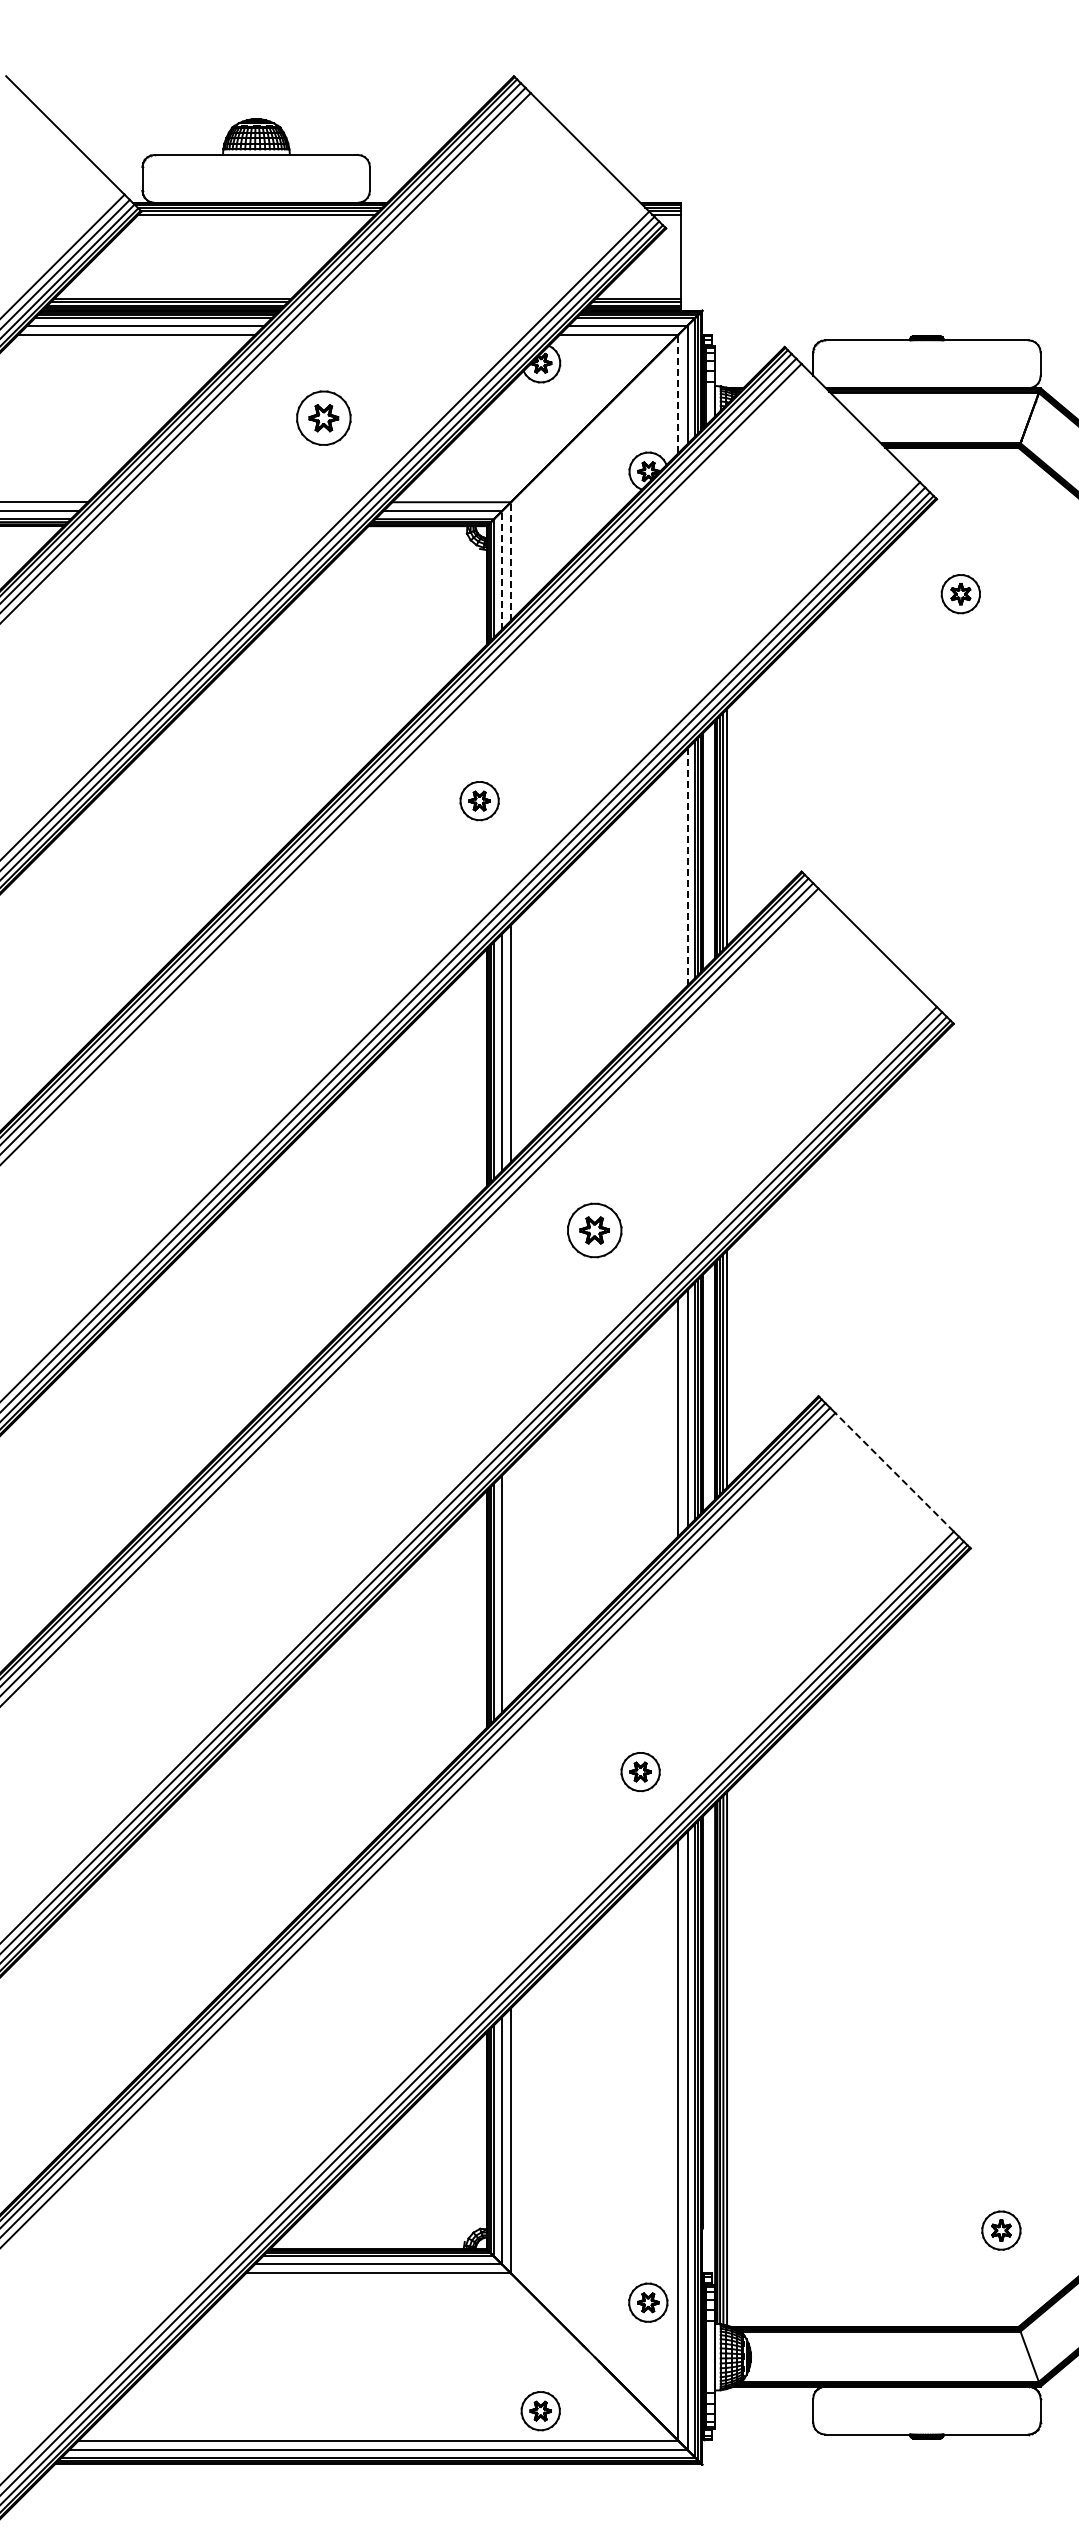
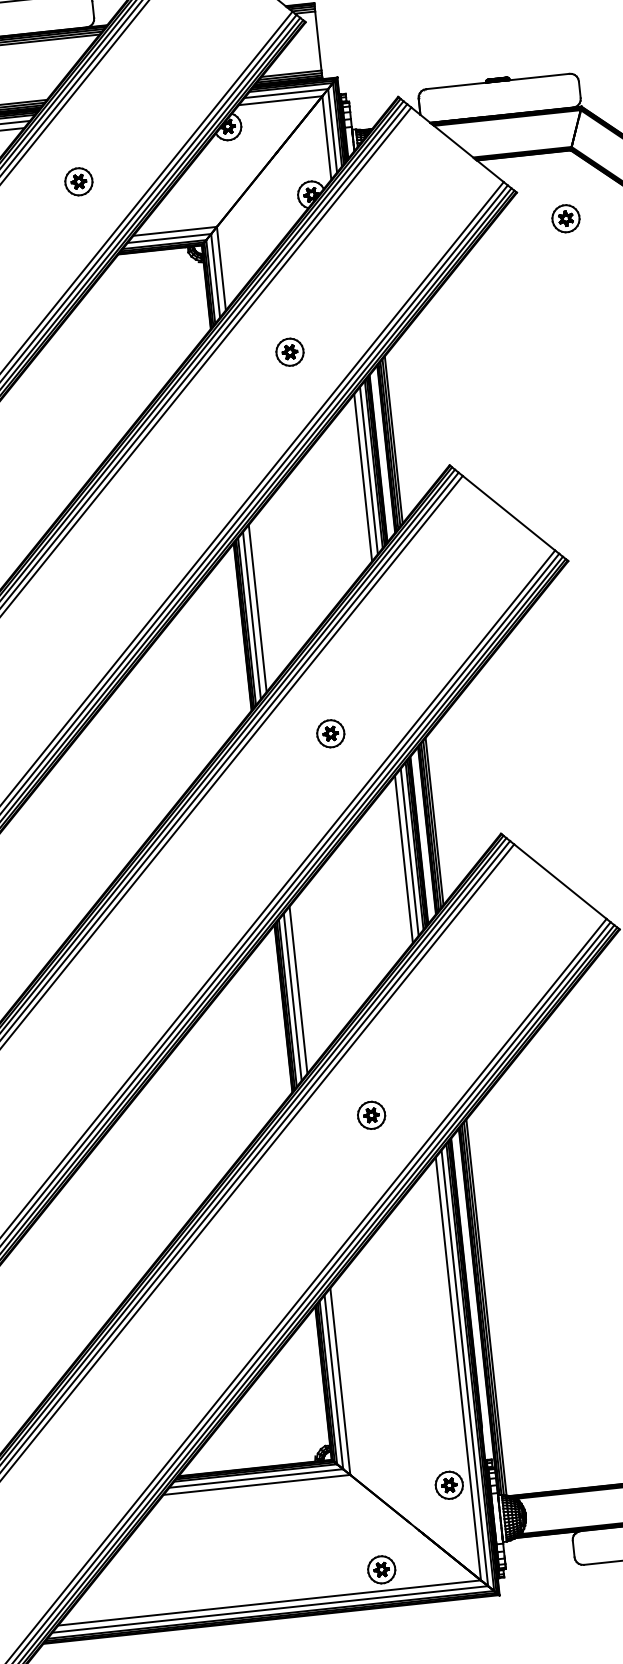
line: (678, 393) -> (326, 137), dashed -> solid
part: (324, 418) -> (79, 181), size x0.71
line: (510, 560) -> (221, 267), dashed -> solid
line: (501, 570) -> (215, 275), dashed -> solid
part: (960, 594) -> (565, 219), moved
part: (479, 801) -> (289, 352), moved
line: (687, 866) -> (368, 470), dashed -> solid
line: (678, 875) -> (363, 477), added
part: (594, 1230) -> (330, 733), size x0.71
line: (894, 1472) -> (560, 881), dashed -> solid
line: (510, 1584) -> (298, 989), added
part: (640, 1772) -> (371, 1115), moved

